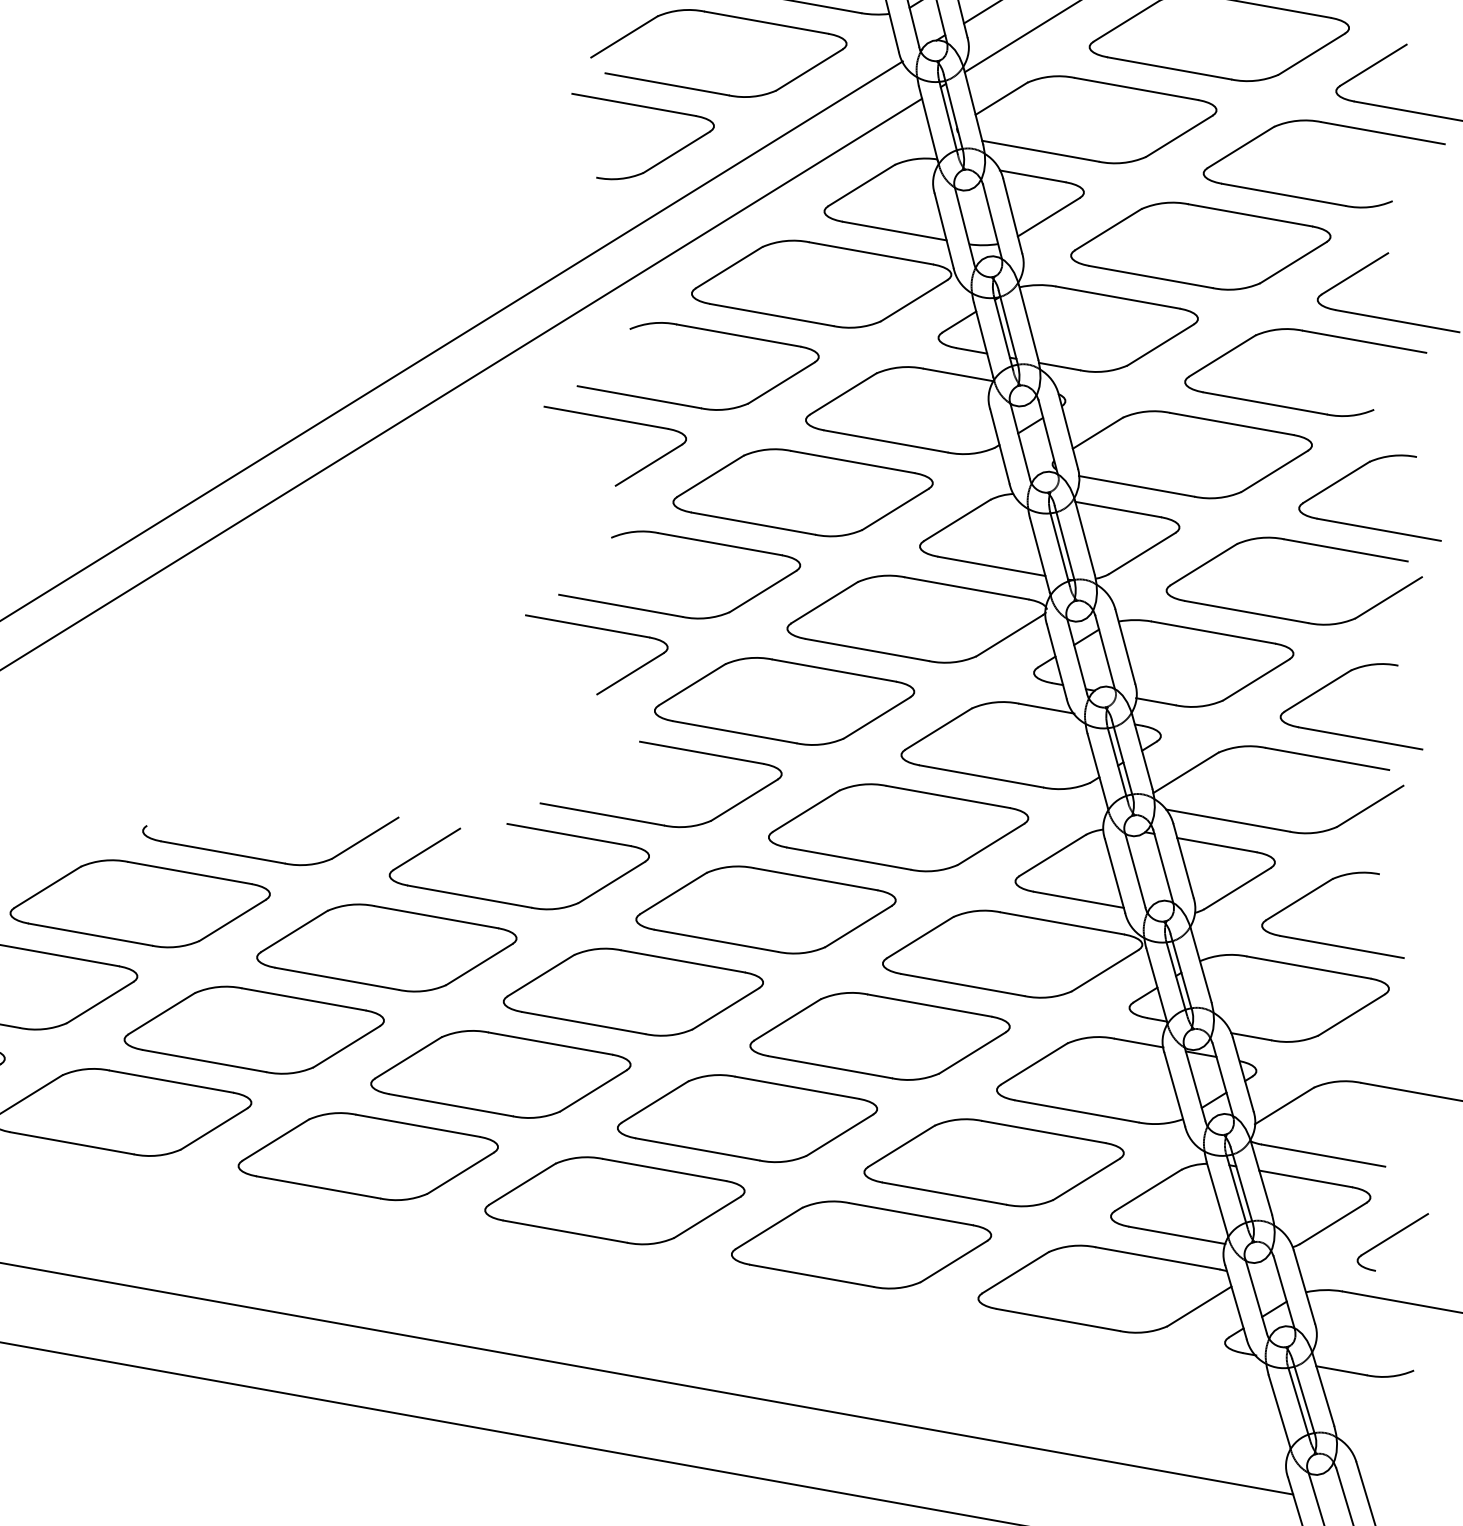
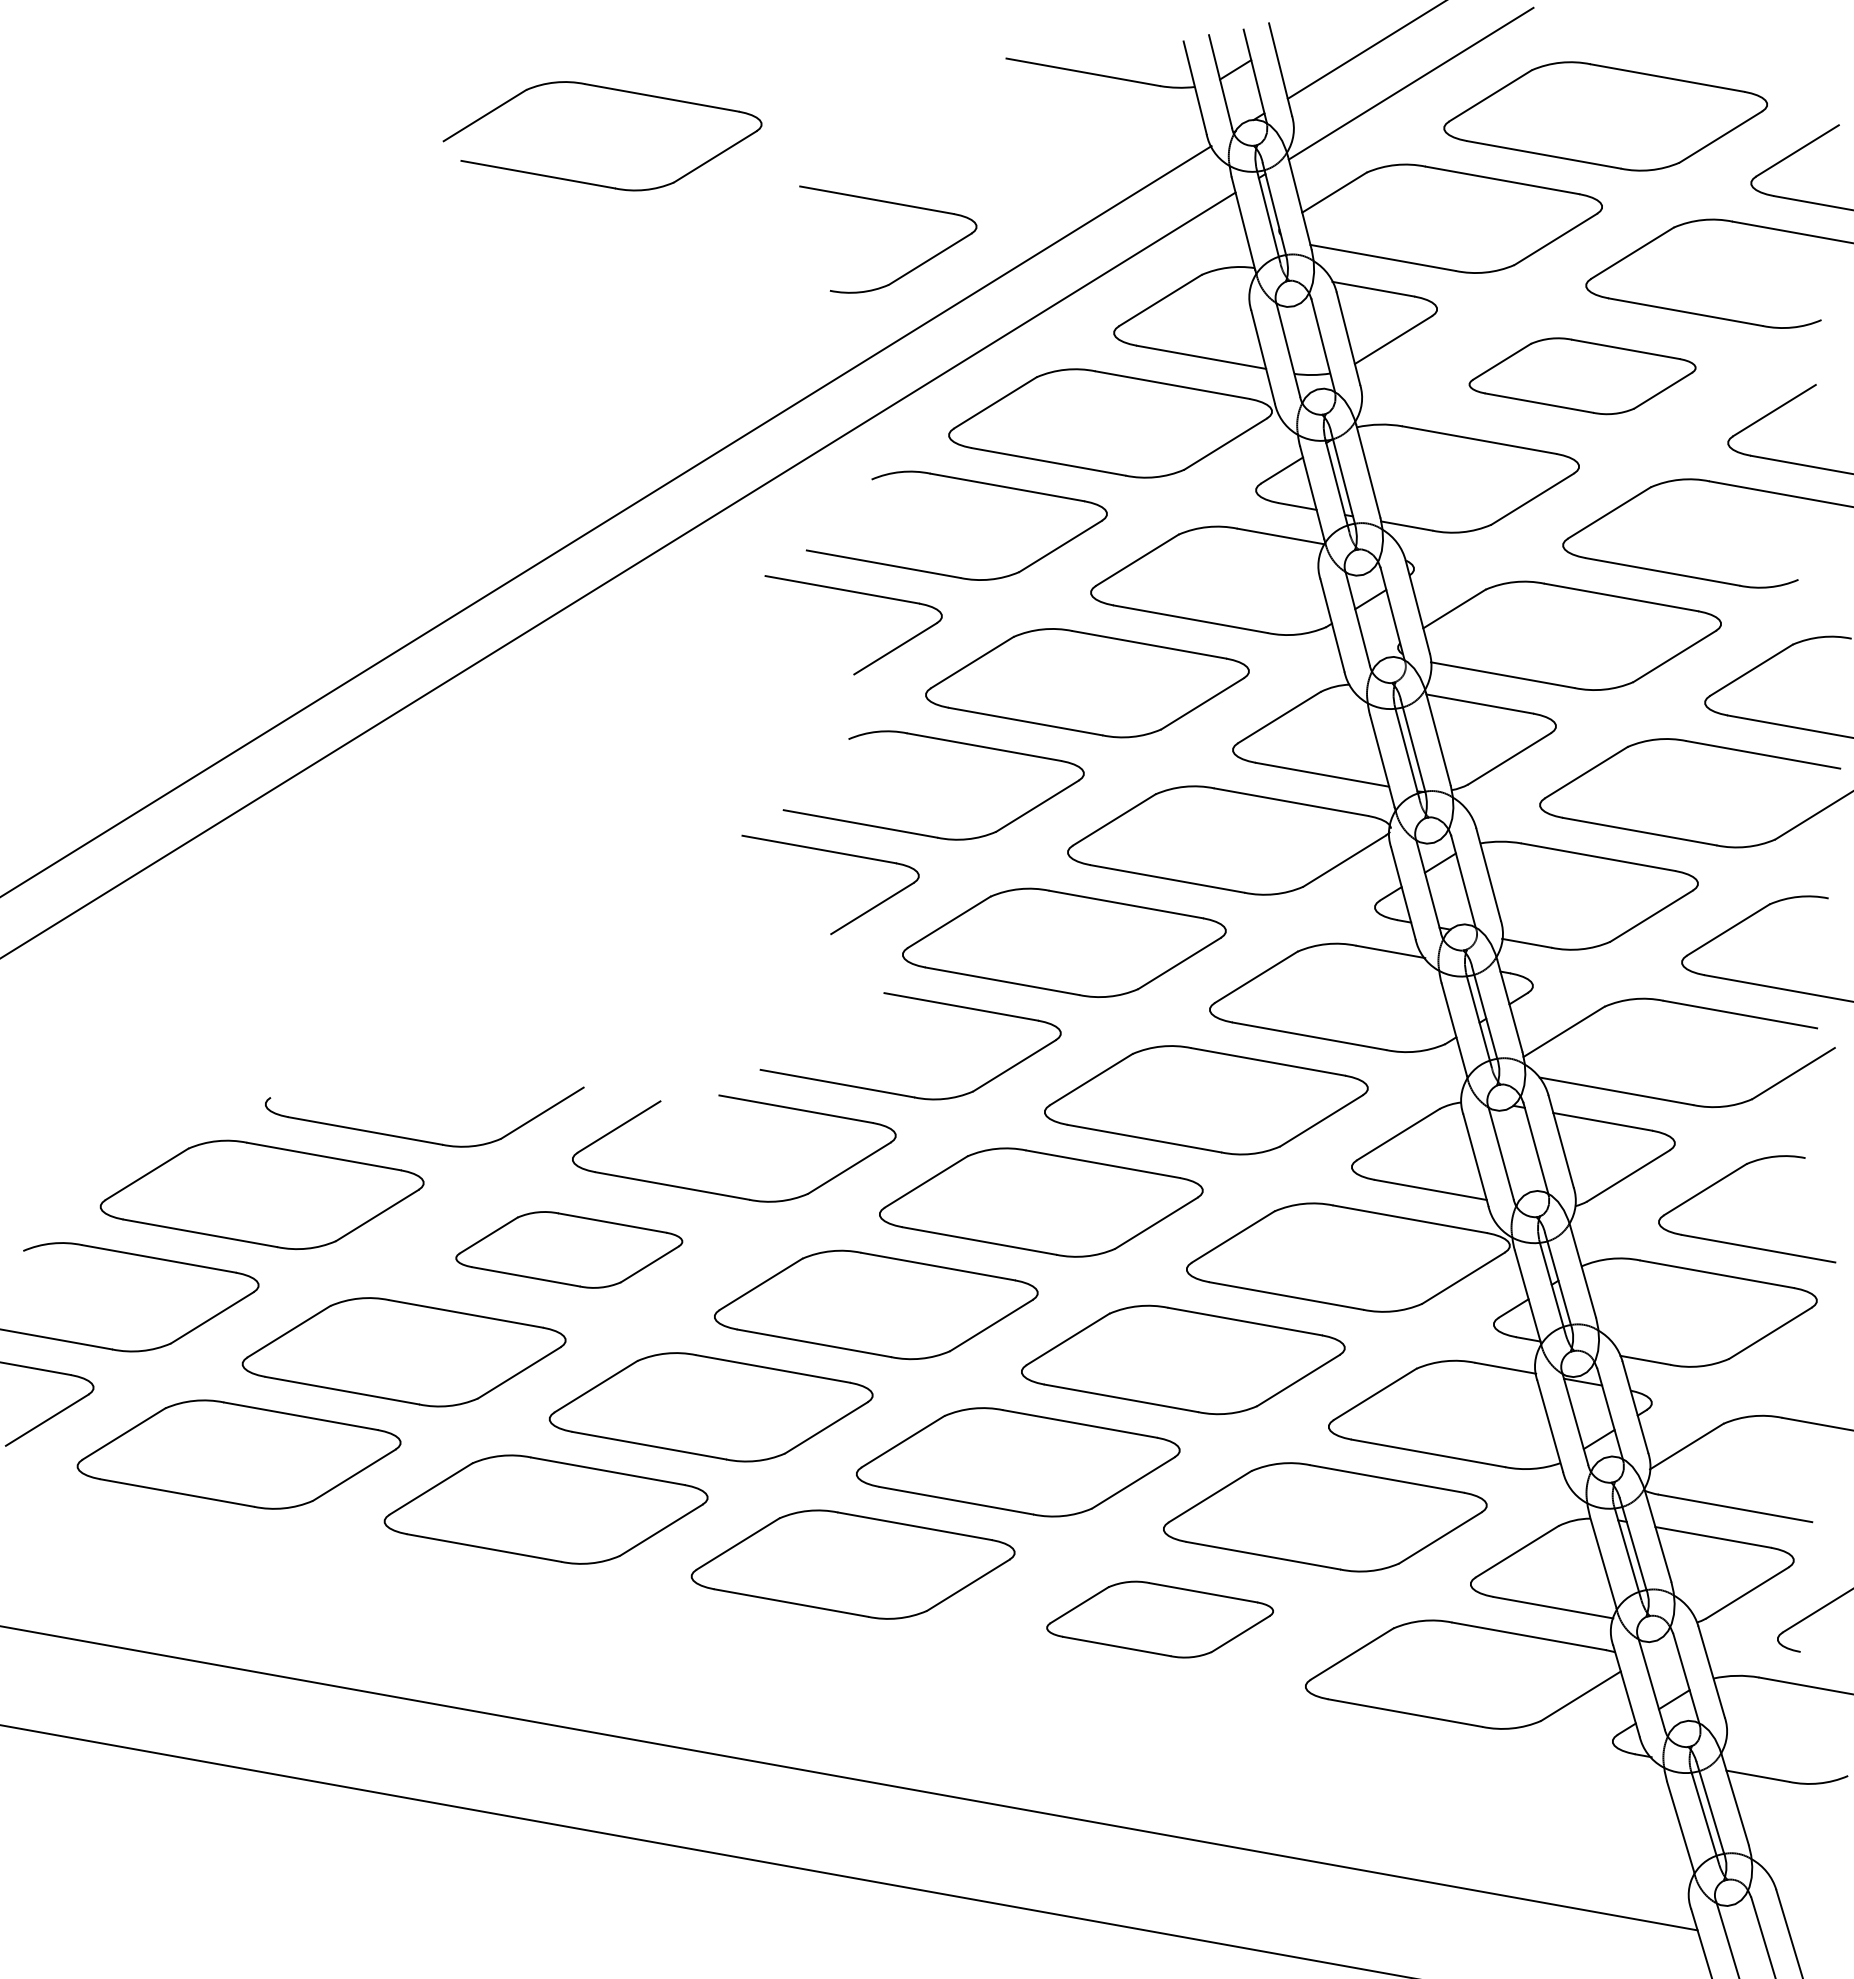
part: (727, 16) -> (613, 90), moved
part: (1200, 246) -> (1582, 376), size x0.7
part: (387, 947) -> (569, 1249), size x0.7
part: (860, 1244) -> (1159, 1619), size x0.7

